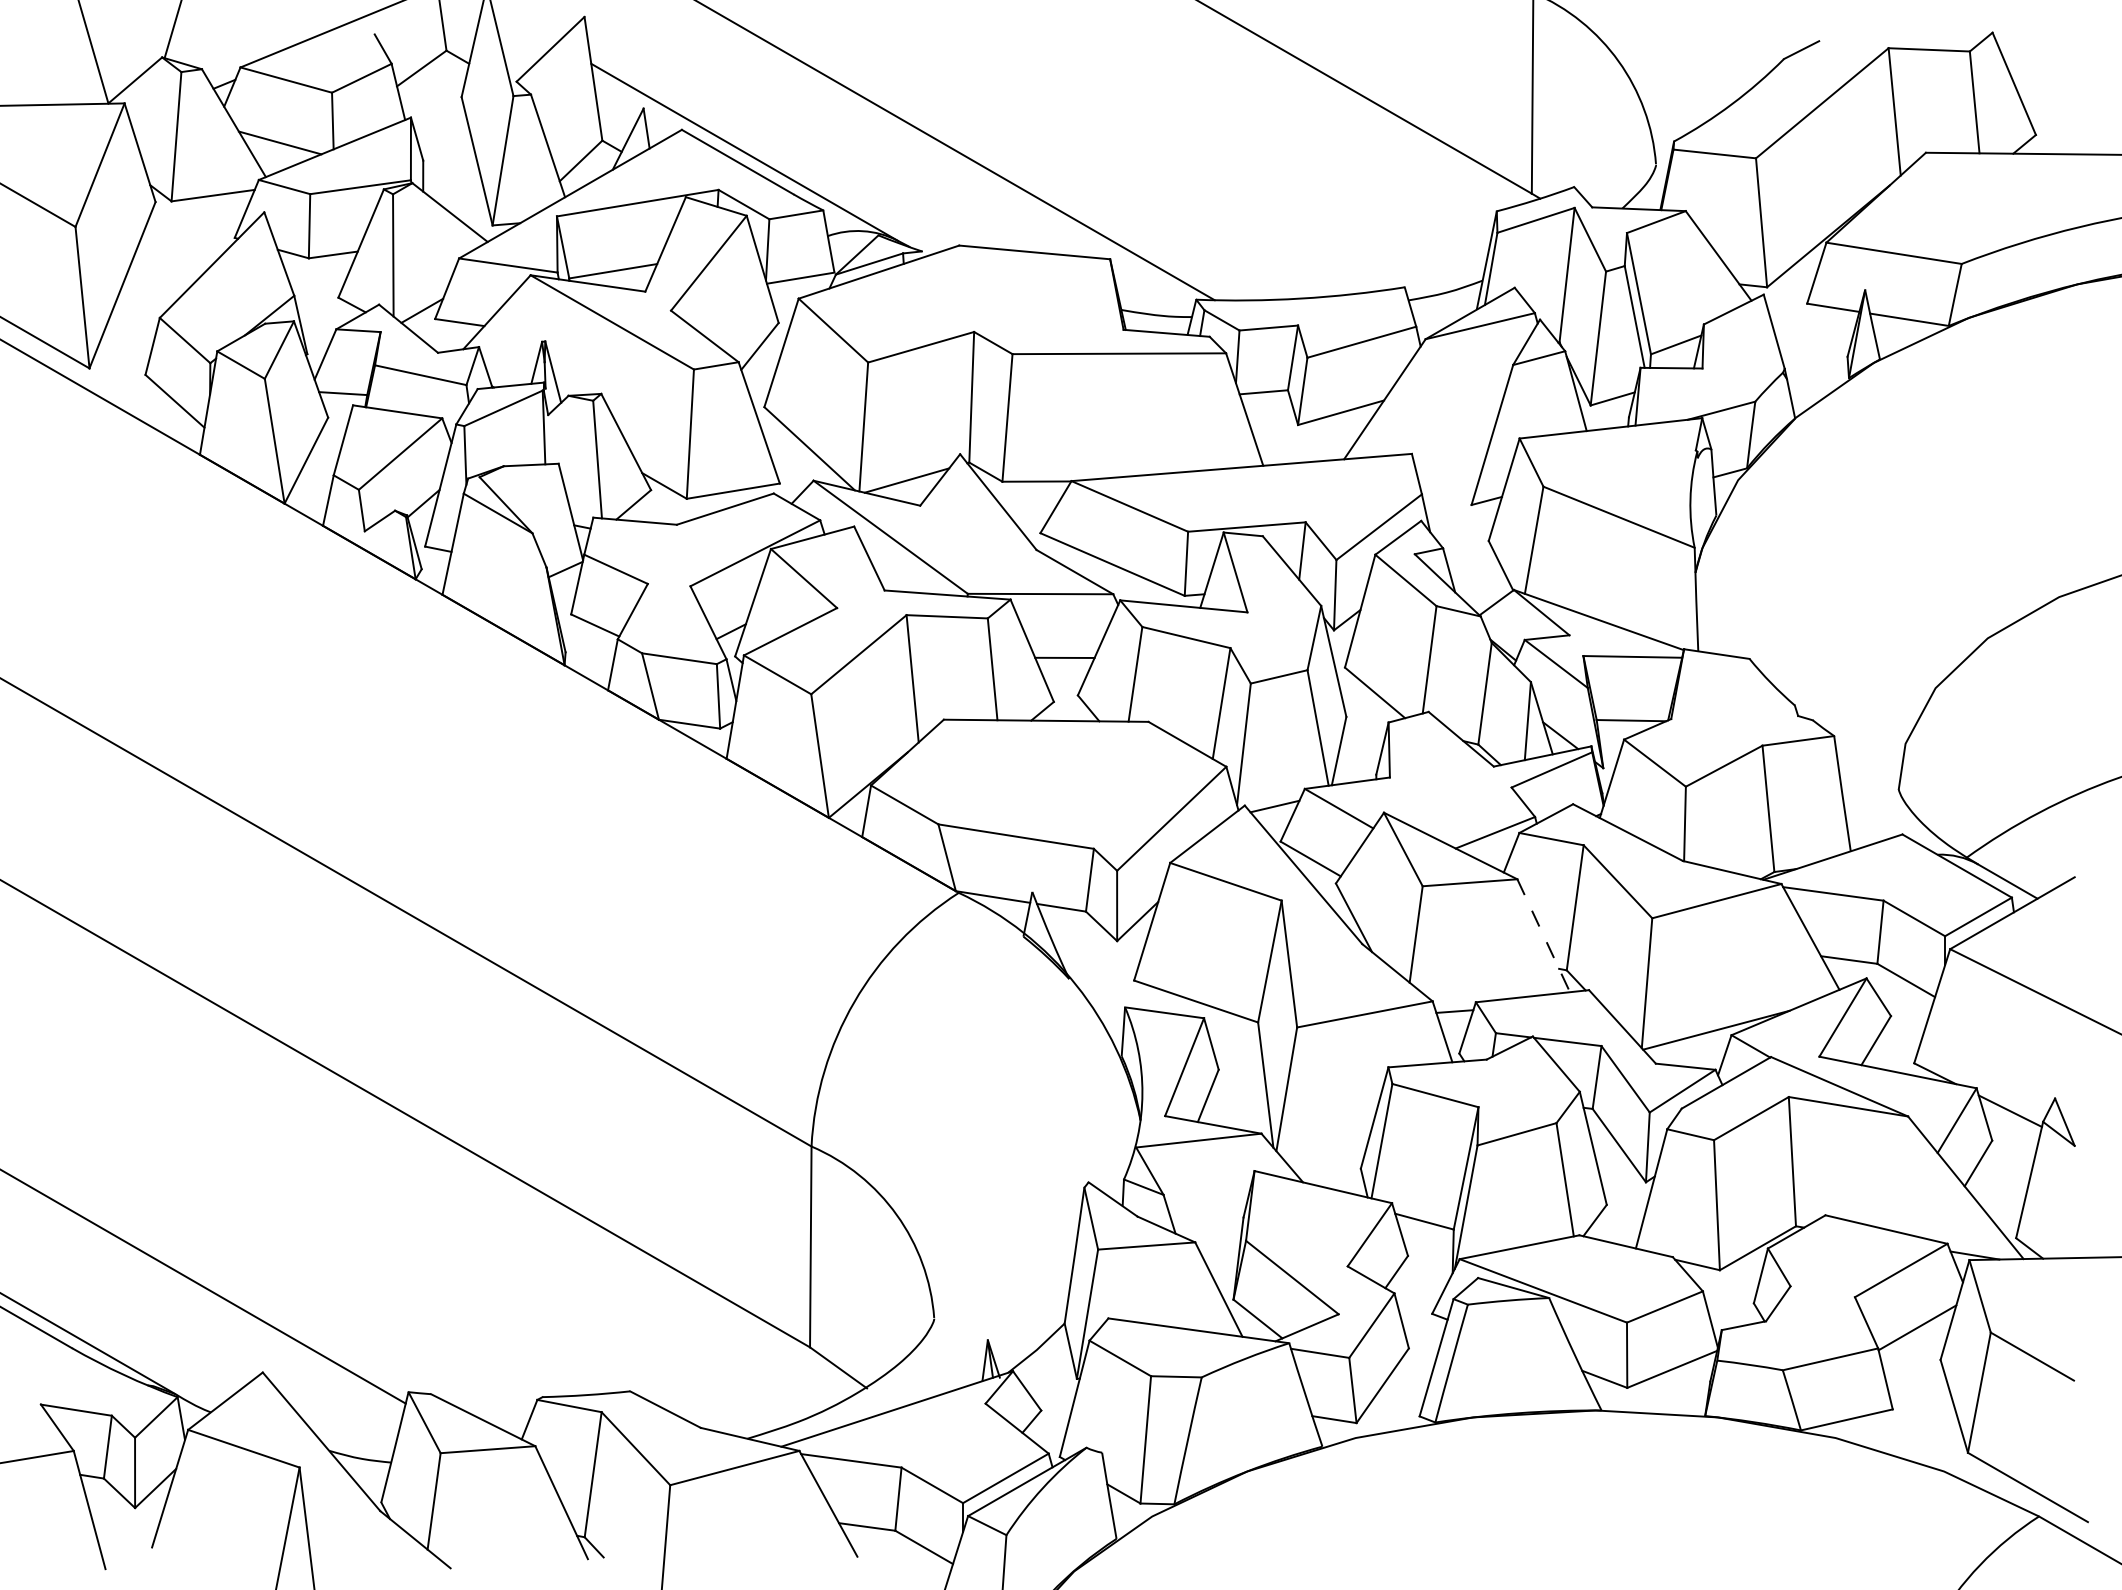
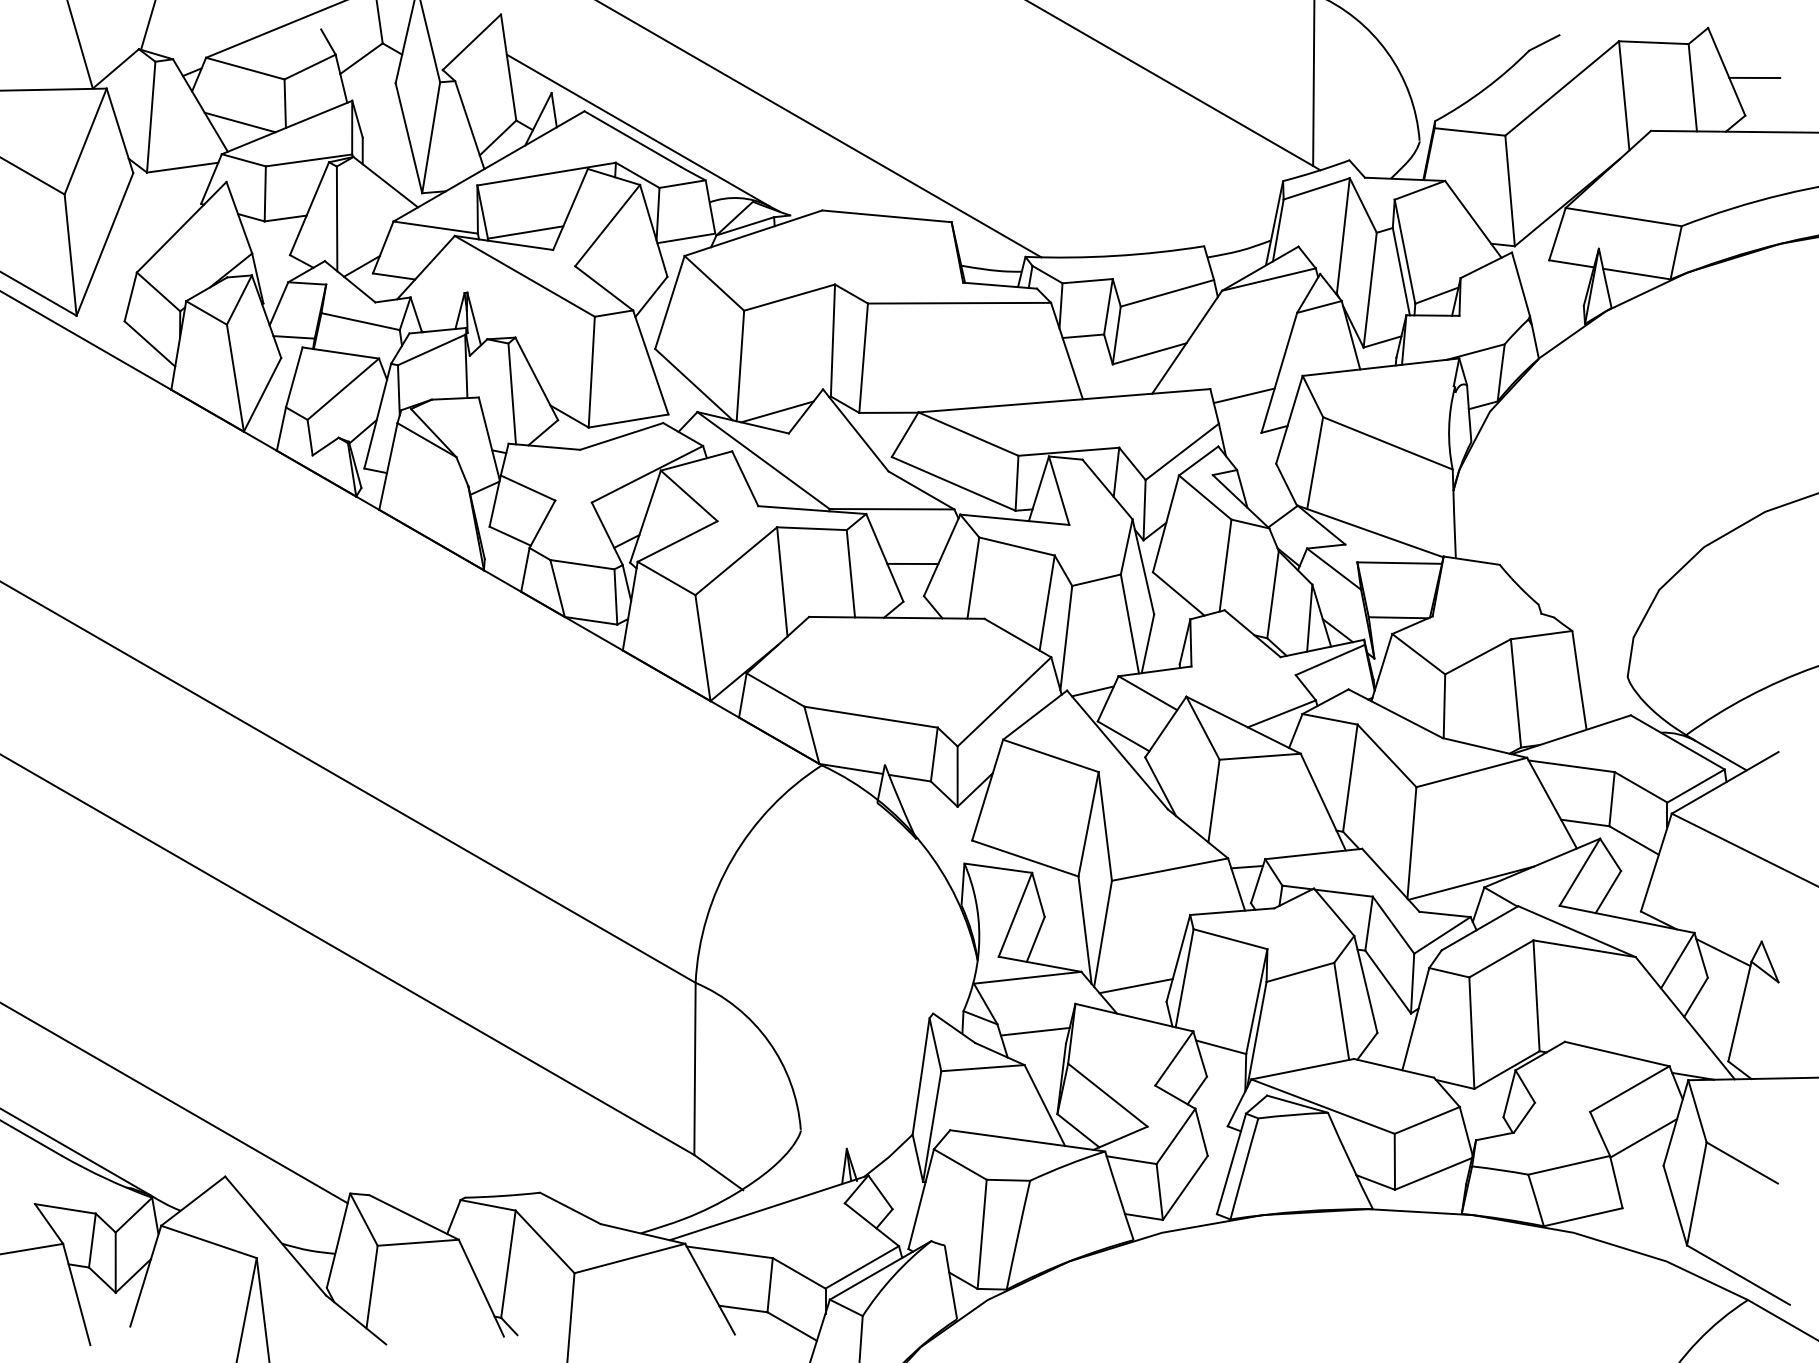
line: (2046, 90) -> (1754, 77), added
line: (1450, 461) -> (1243, 395), added
line: (1543, 936) -> (1323, 802), dashed -> solid
line: (1325, 1150) -> (1136, 986), added
line: (1207, 1203) -> (1035, 1031), added

